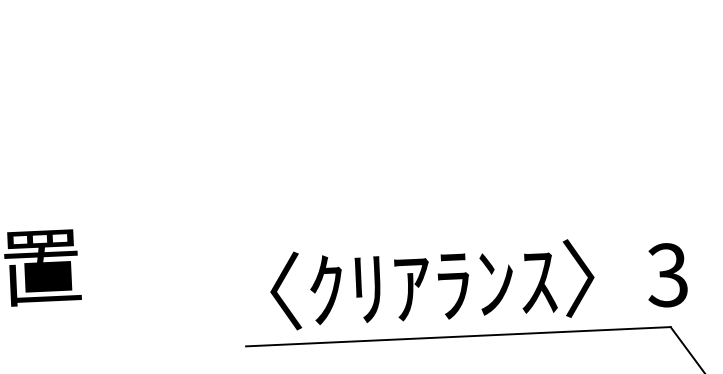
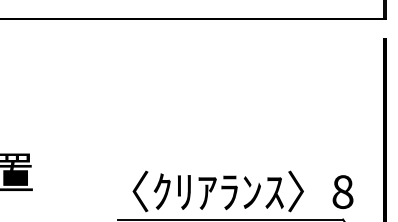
text: (667, 274) -> (342, 191), 3 -> 8

